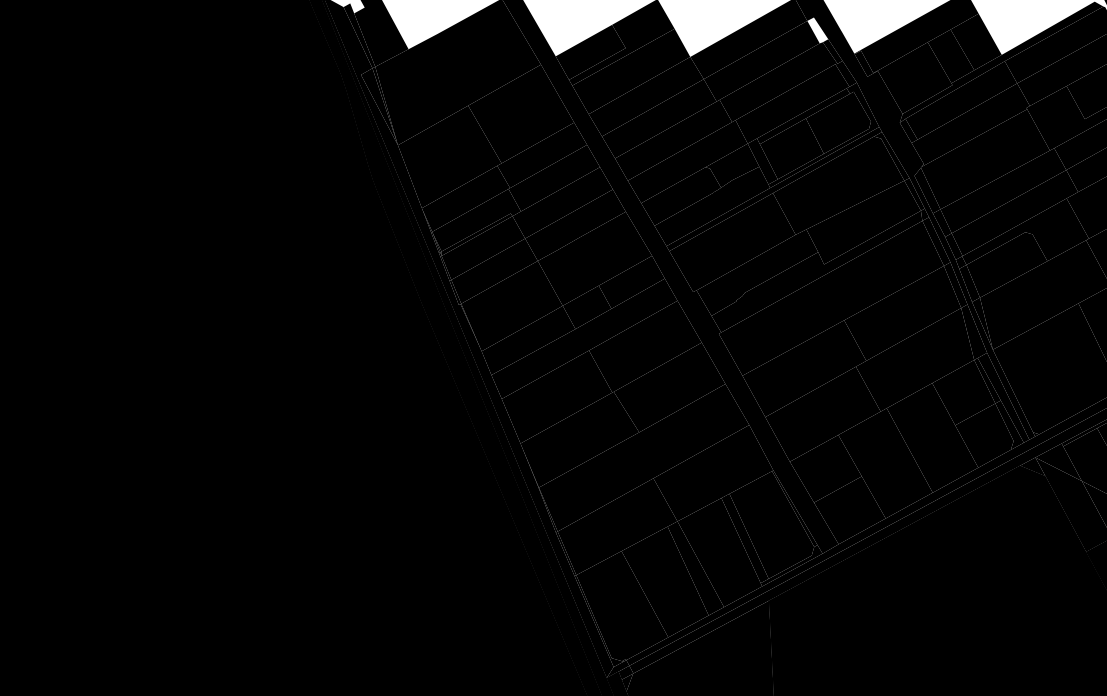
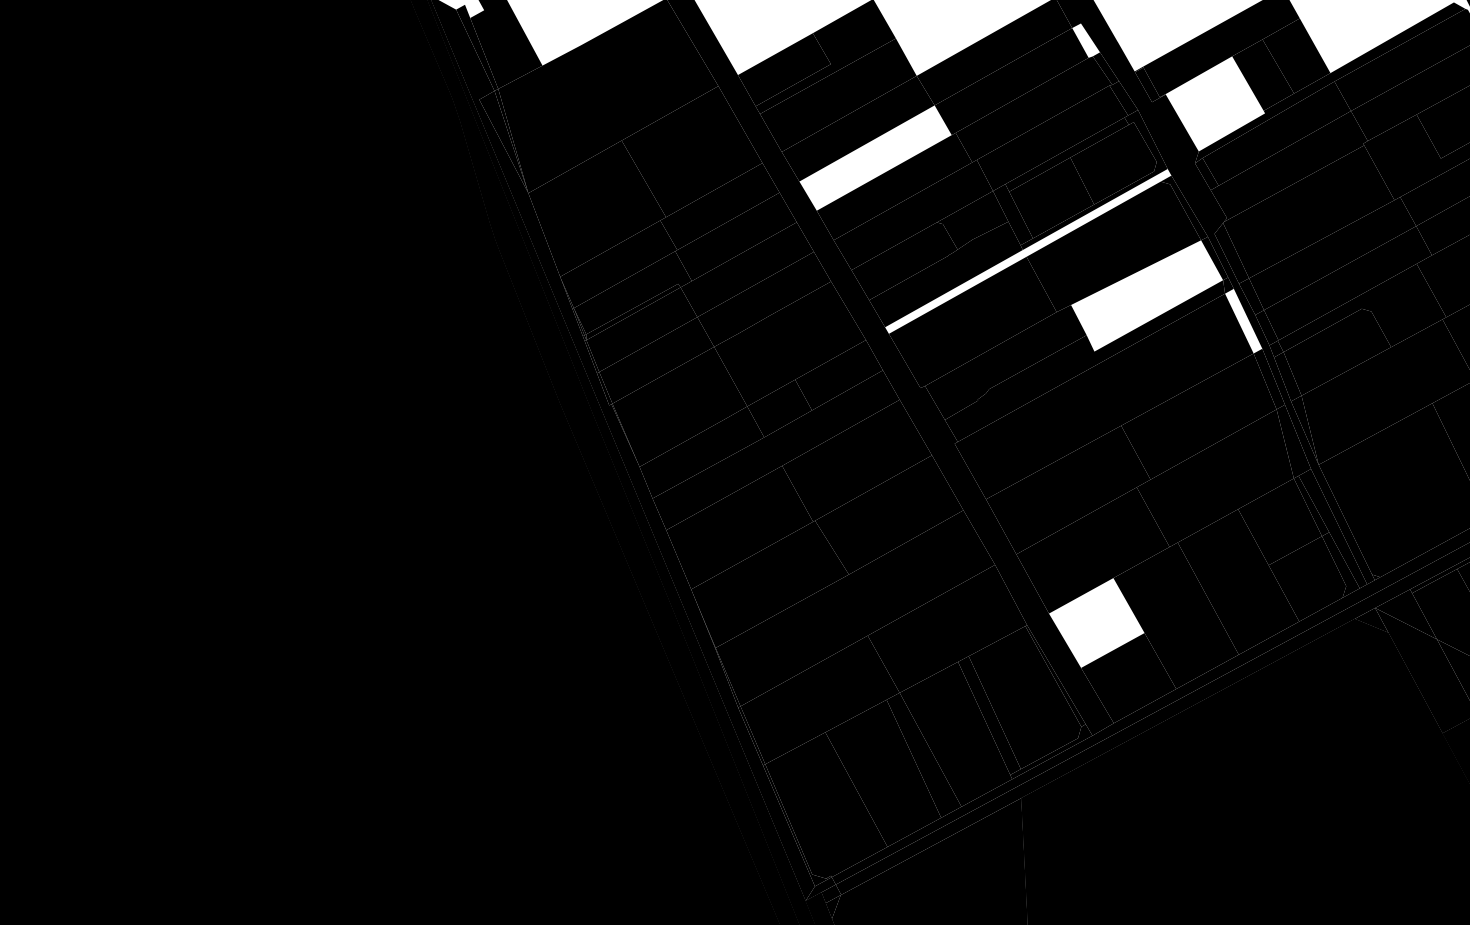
fill: (914, 77) -> (1214, 103), removed
fill: (658, 118) -> (874, 157), removed
fill: (774, 189) -> (1028, 251), removed
fill: (863, 222) -> (1146, 295), removed
fill: (936, 241) -> (1243, 321), removed
fill: (825, 468) -> (1096, 622), removed

